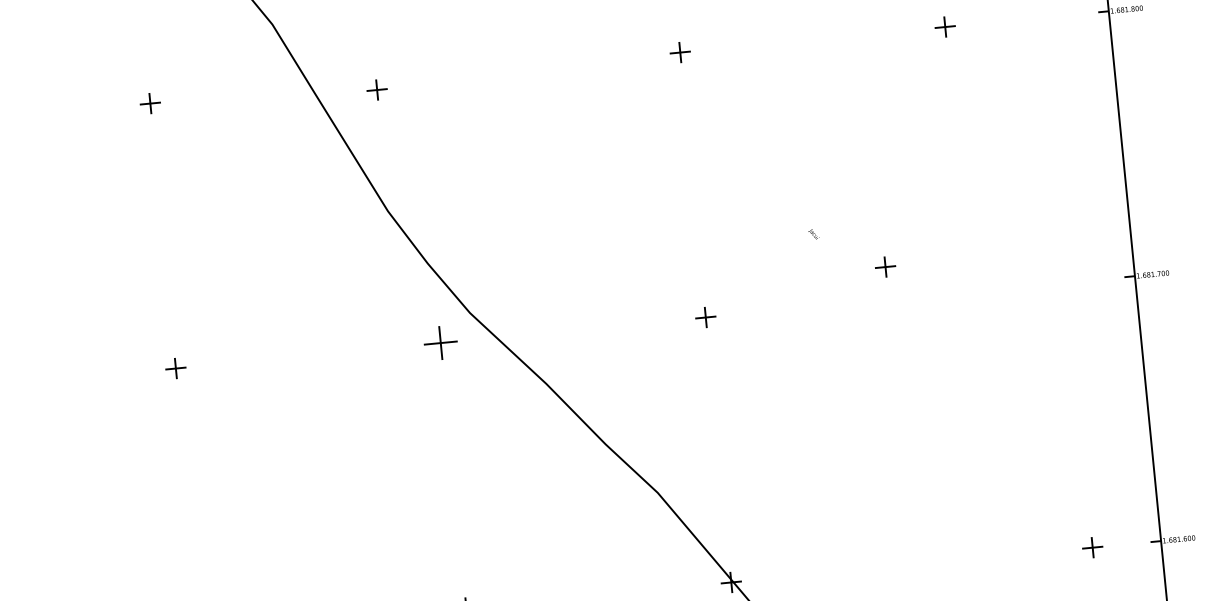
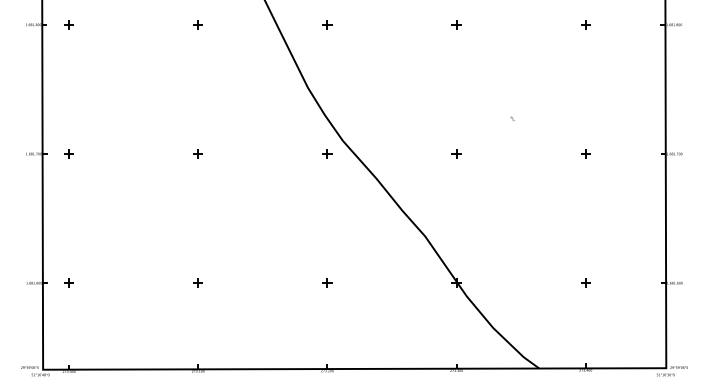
part: (377, 89) -> (327, 24), moved
part: (884, 266) -> (585, 153), moved
part: (440, 341) -> (327, 153), size x0.62
part: (1092, 546) -> (585, 282), moved

